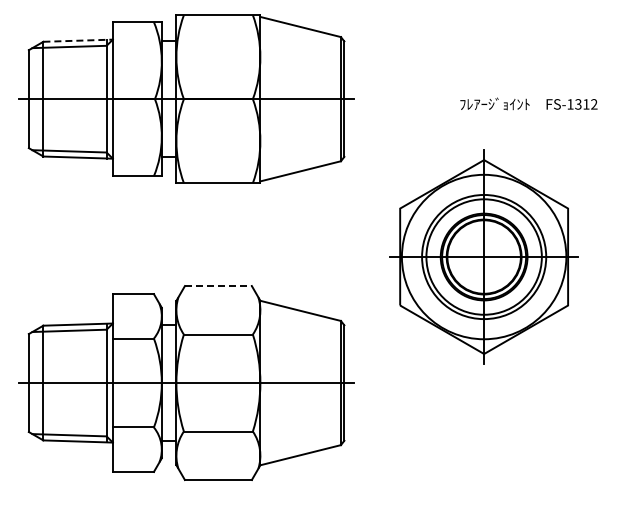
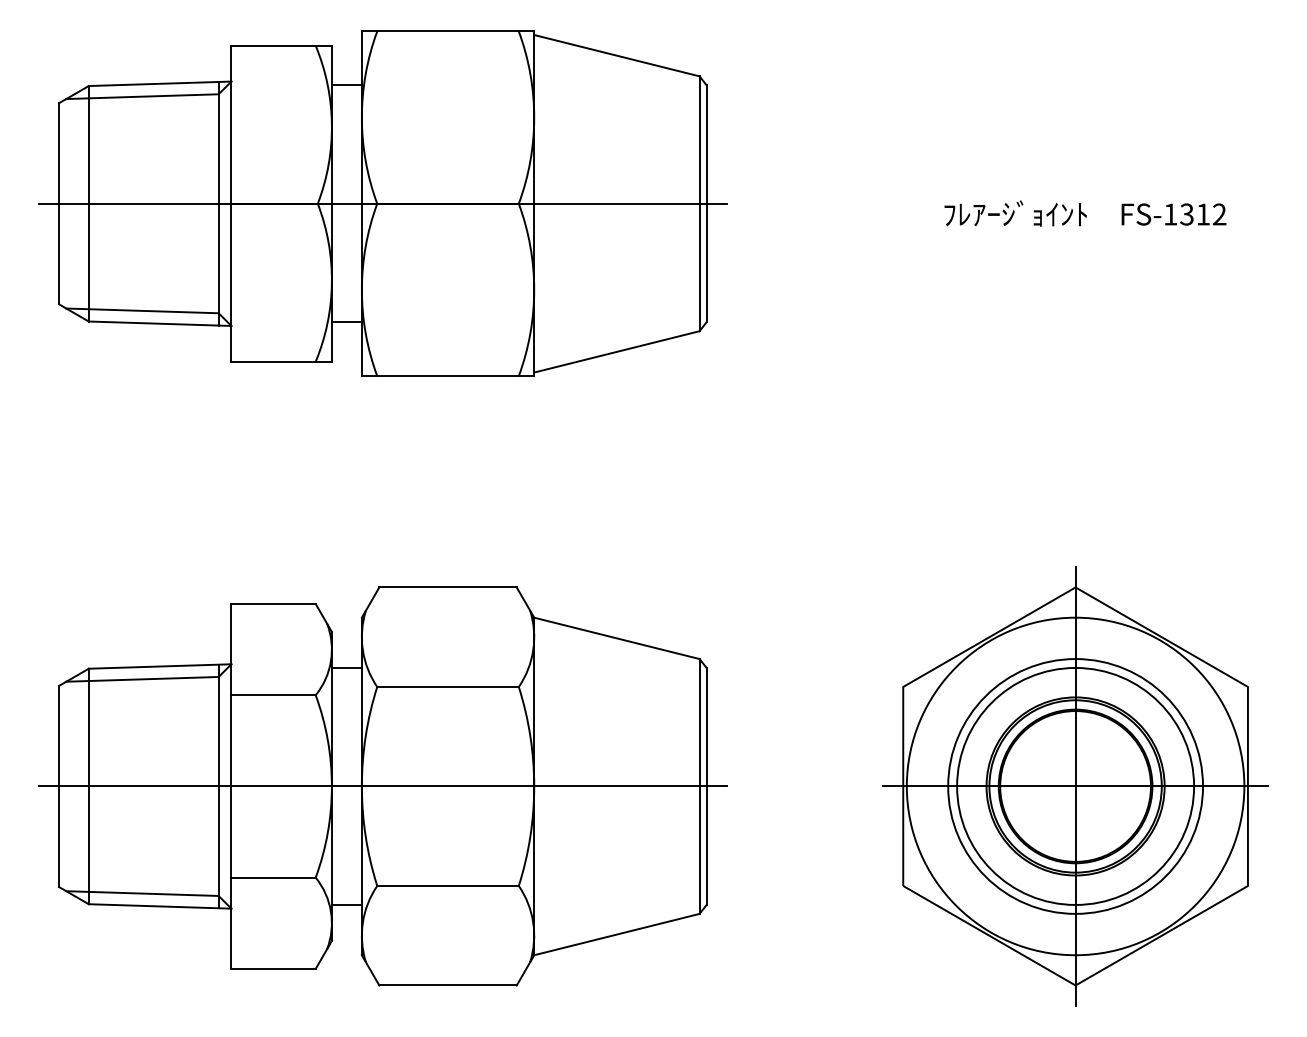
line: (78, 40) -> (160, 83), dashed -> solid
part: (483, 256) -> (1074, 785), moved
line: (218, 286) -> (448, 588), dashed -> solid

